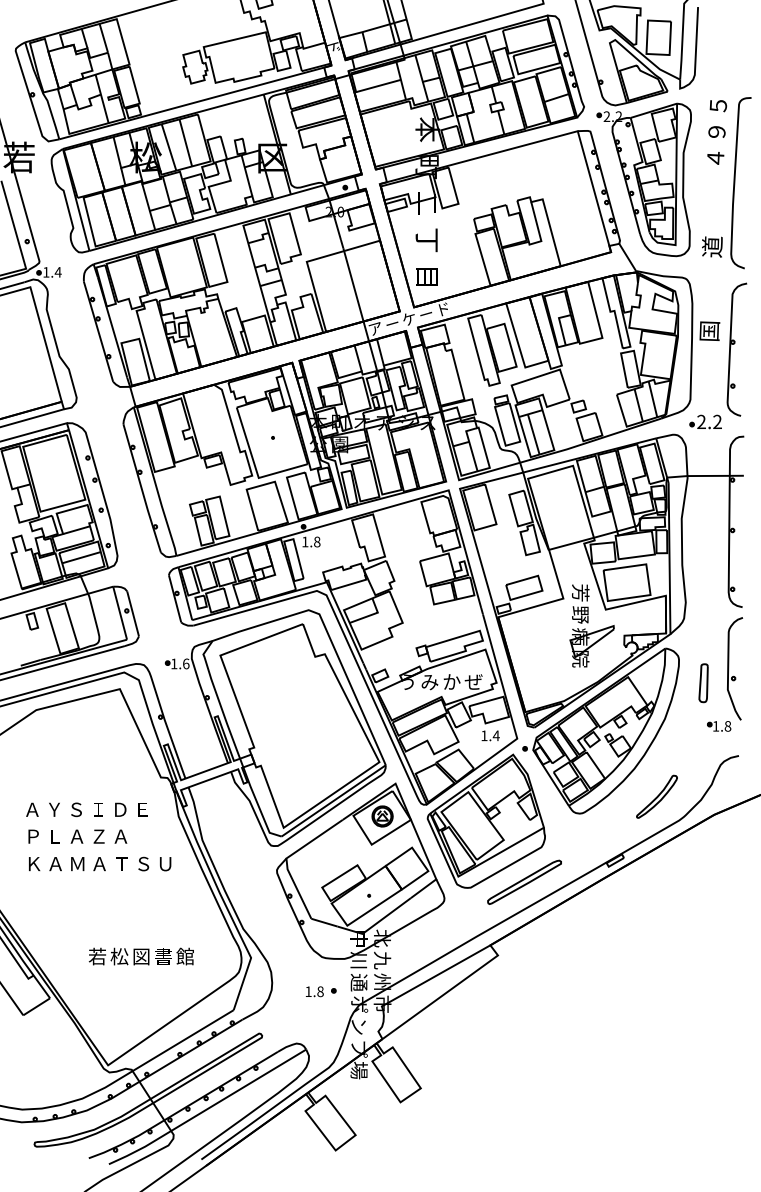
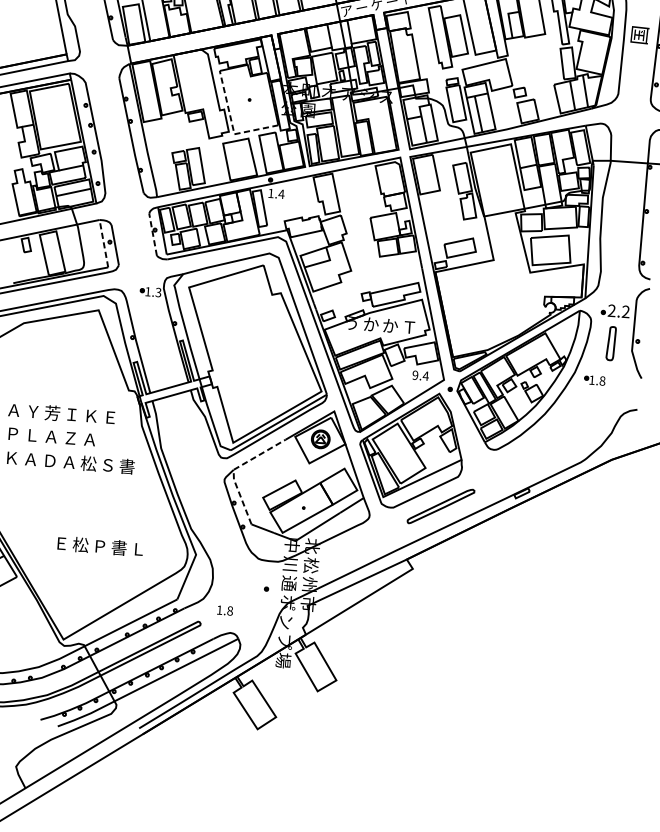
part: (705, 421) -> (615, 310), moved
line: (255, 467) -> (232, 124), solid -> dashed
text: (316, 541) -> (280, 193), 1.8 -> 1.4
line: (174, 598) -> (152, 234), solid -> dashed
line: (120, 613) -> (104, 243), solid -> dashed
part: (591, 625) -> (516, 285), removed
text: (186, 663) -> (158, 292), 1.6 -> 1.3
text: (473, 681) -> (409, 326), ぜ -> Ｔ
text: (429, 682) -> (370, 324), み -> か
part: (719, 726) -> (595, 380), moved
text: (484, 735) -> (415, 375), 1.4 -> 9.4
part: (656, 796) -> (562, 439), removed
text: (75, 809) -> (51, 412), Ｓ -> 芳
text: (120, 809) -> (91, 415), Ｄ -> Ｋ
line: (287, 857) -> (234, 469), solid -> dashed
text: (121, 863) -> (88, 463), Ｔ -> 松
text: (165, 863) -> (127, 466), Ｕ -> 書
text: (77, 864) -> (49, 461), Ｍ -> Ｄ
text: (96, 956) -> (60, 543), 若 -> Ｅ
text: (141, 956) -> (100, 546), 図 -> Ｐ
text: (184, 956) -> (137, 549), 館 -> Ｌ
text: (382, 960) -> (311, 565), 九 -> 松
text: (314, 991) -> (224, 610), moved

